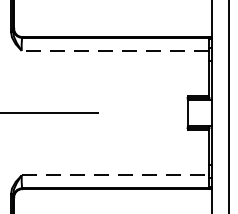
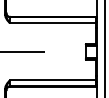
line: (114, 51) -> (52, 23), dashed -> solid
line: (114, 175) -> (52, 80), dashed -> solid

